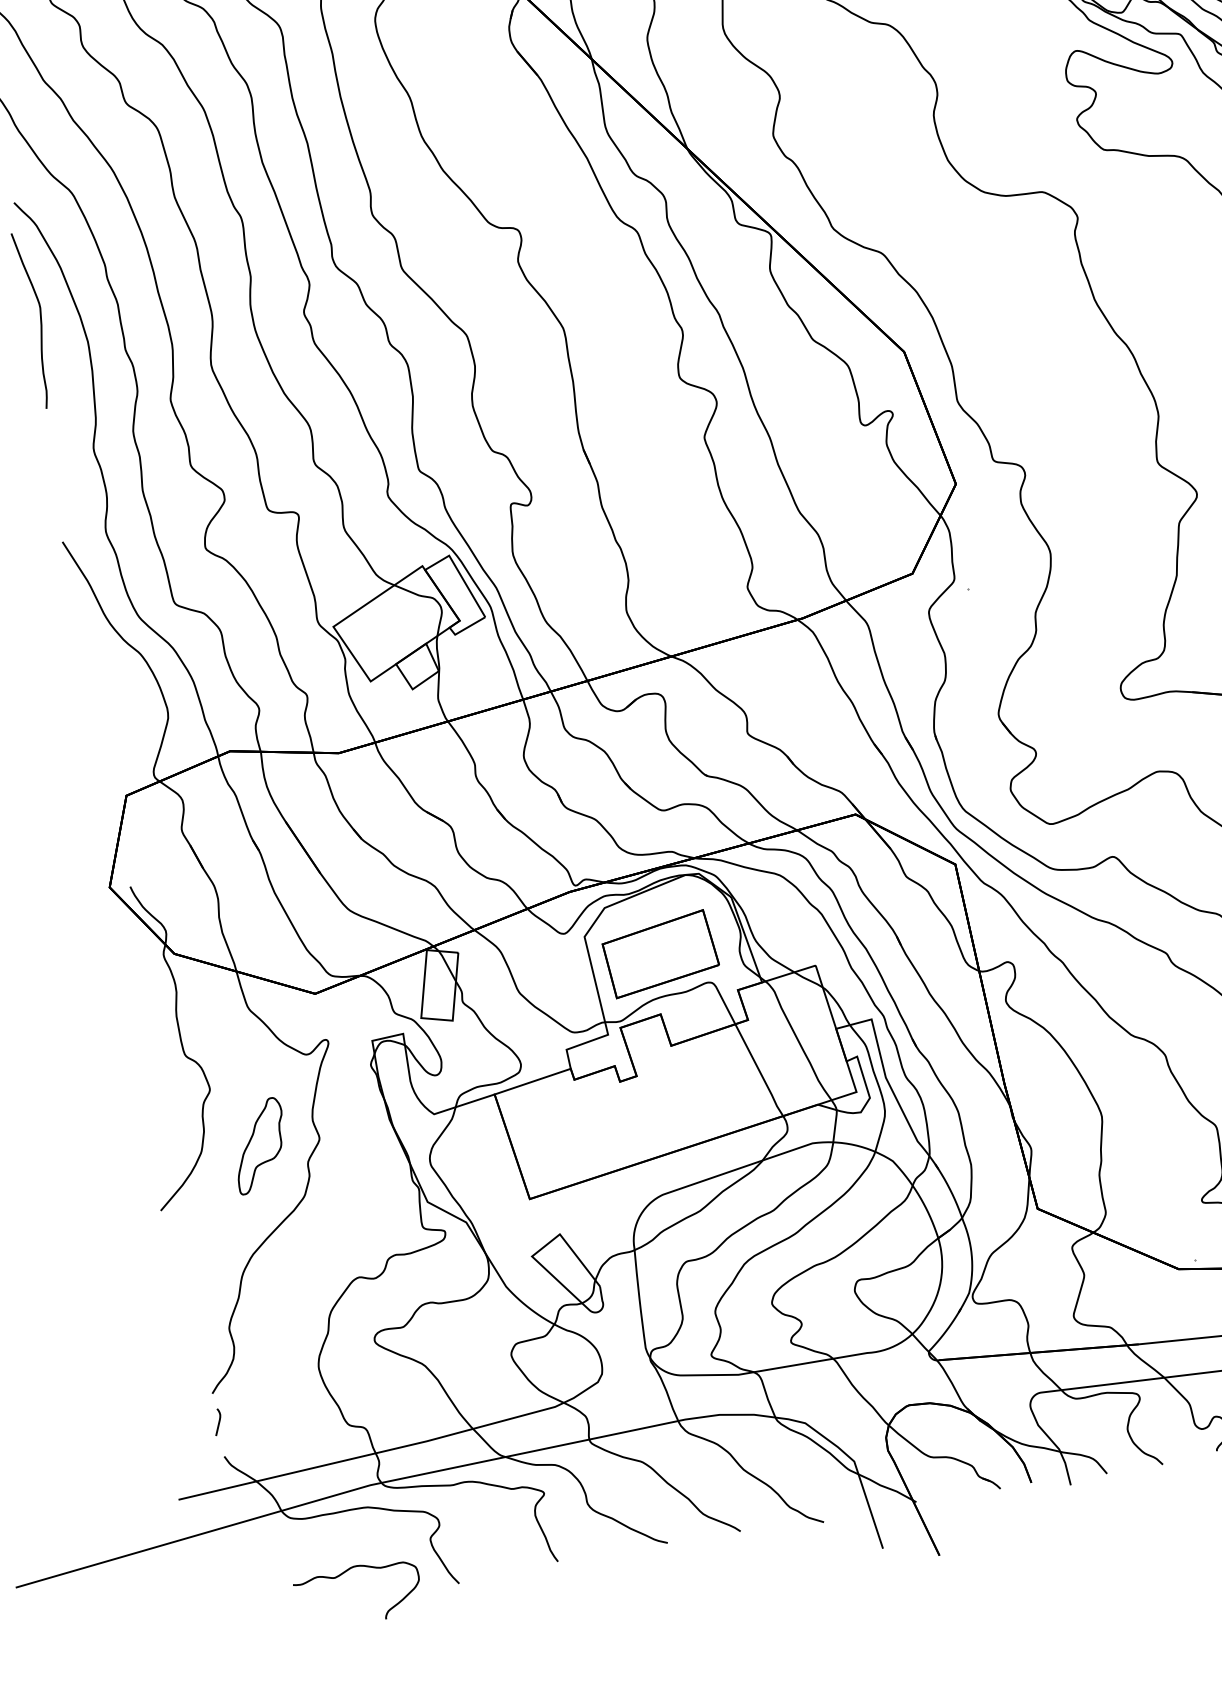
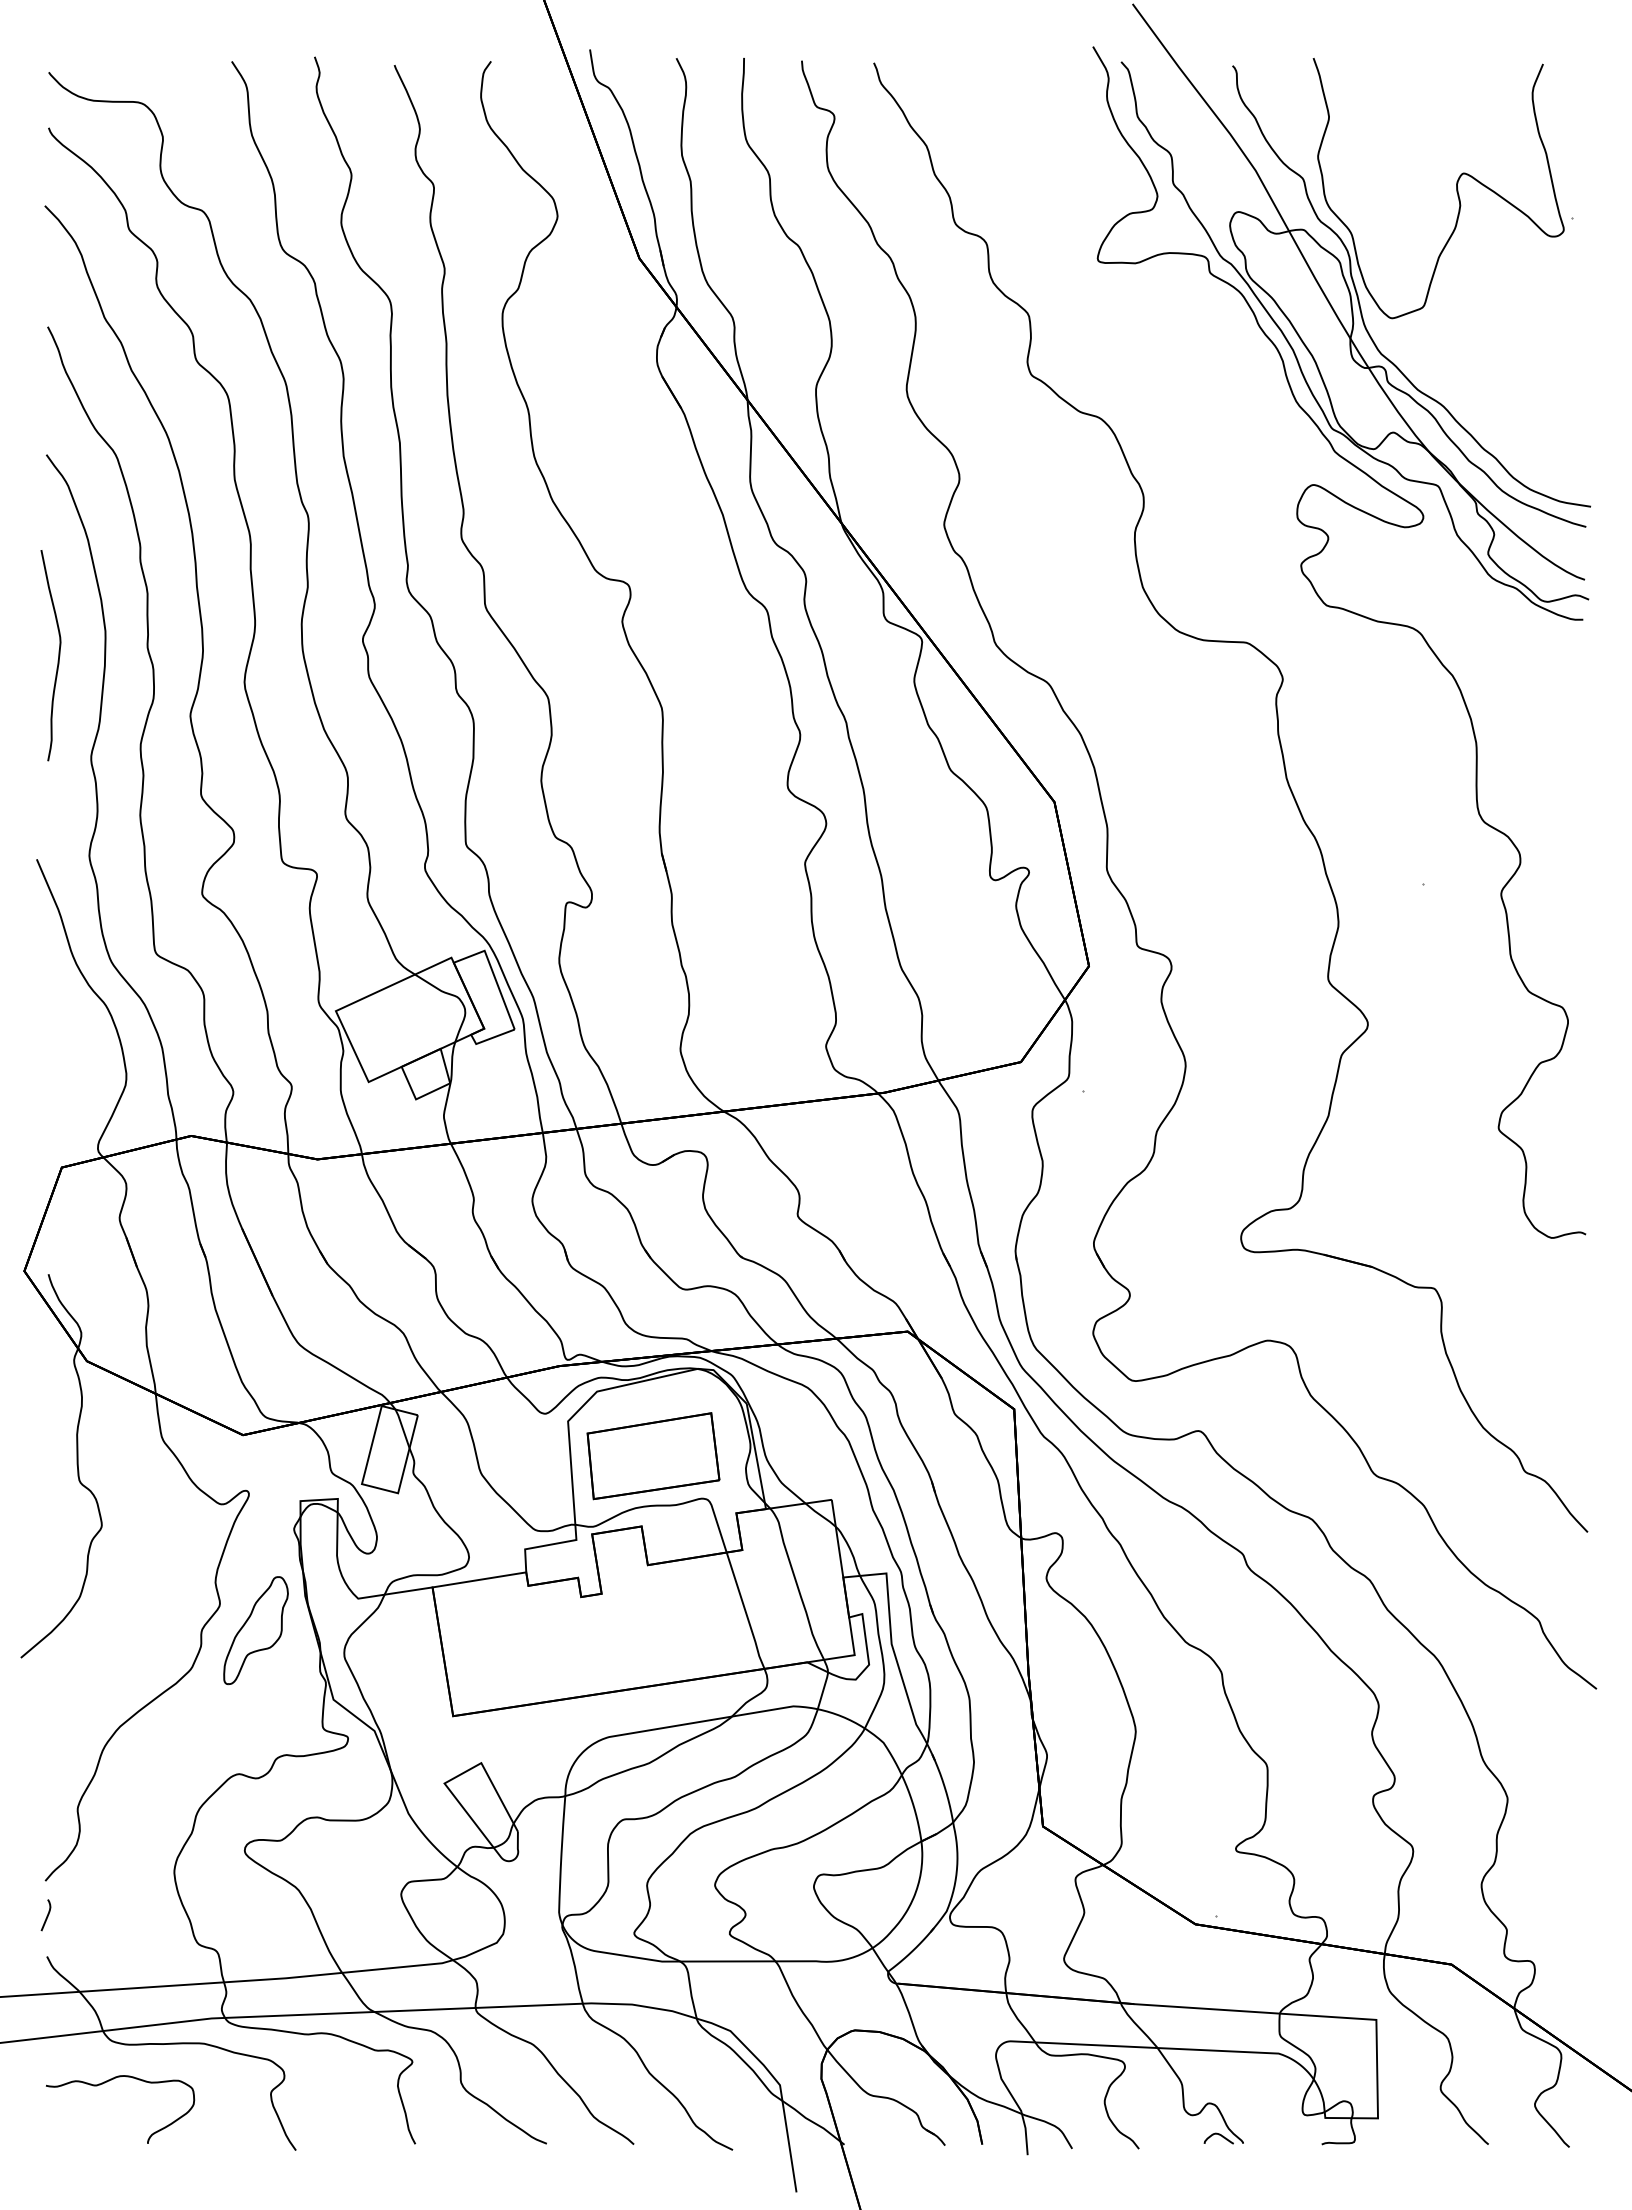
curve: (40, 319) -> (58, 655), moved
part: (259, 1145) -> (255, 1630), moved
curve: (343, 1573) -> (107, 2082), moved

